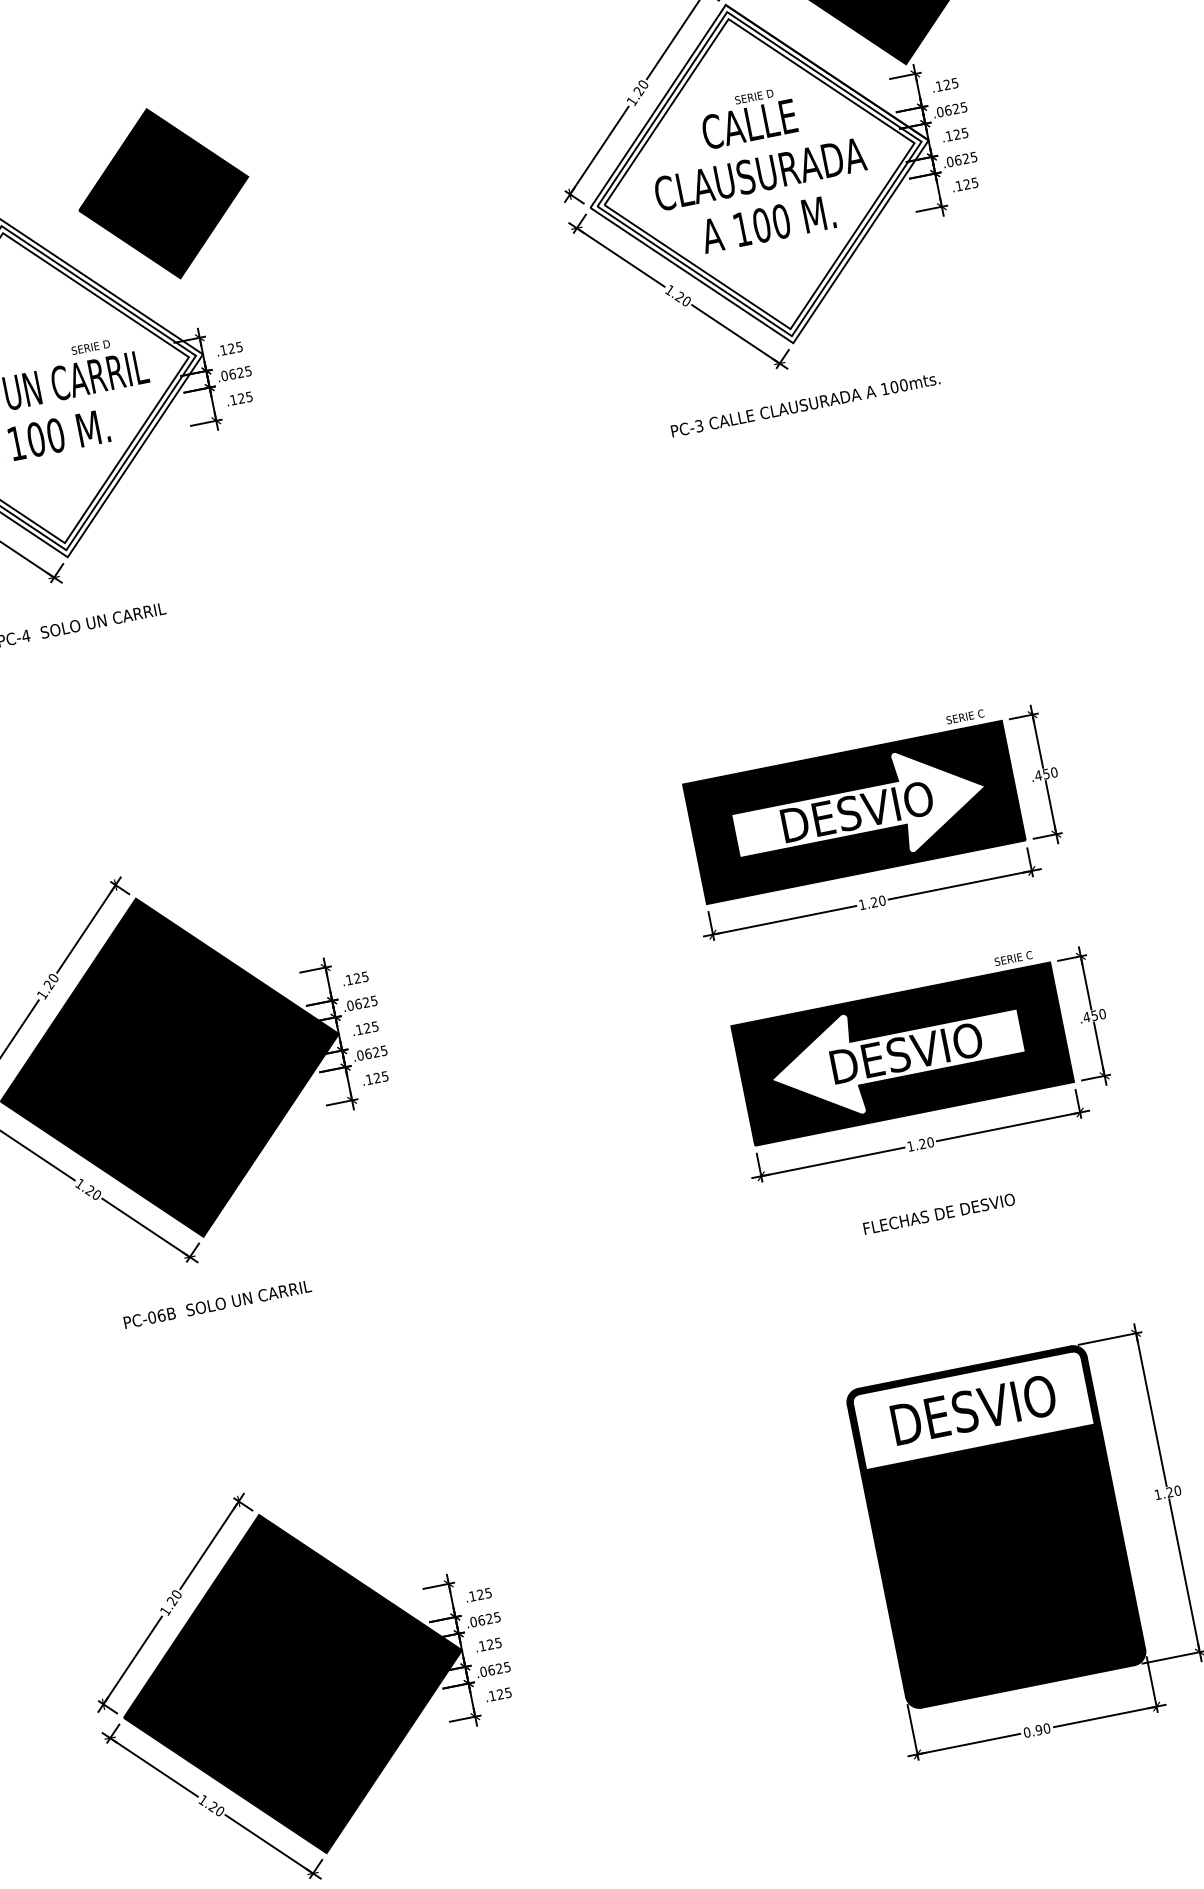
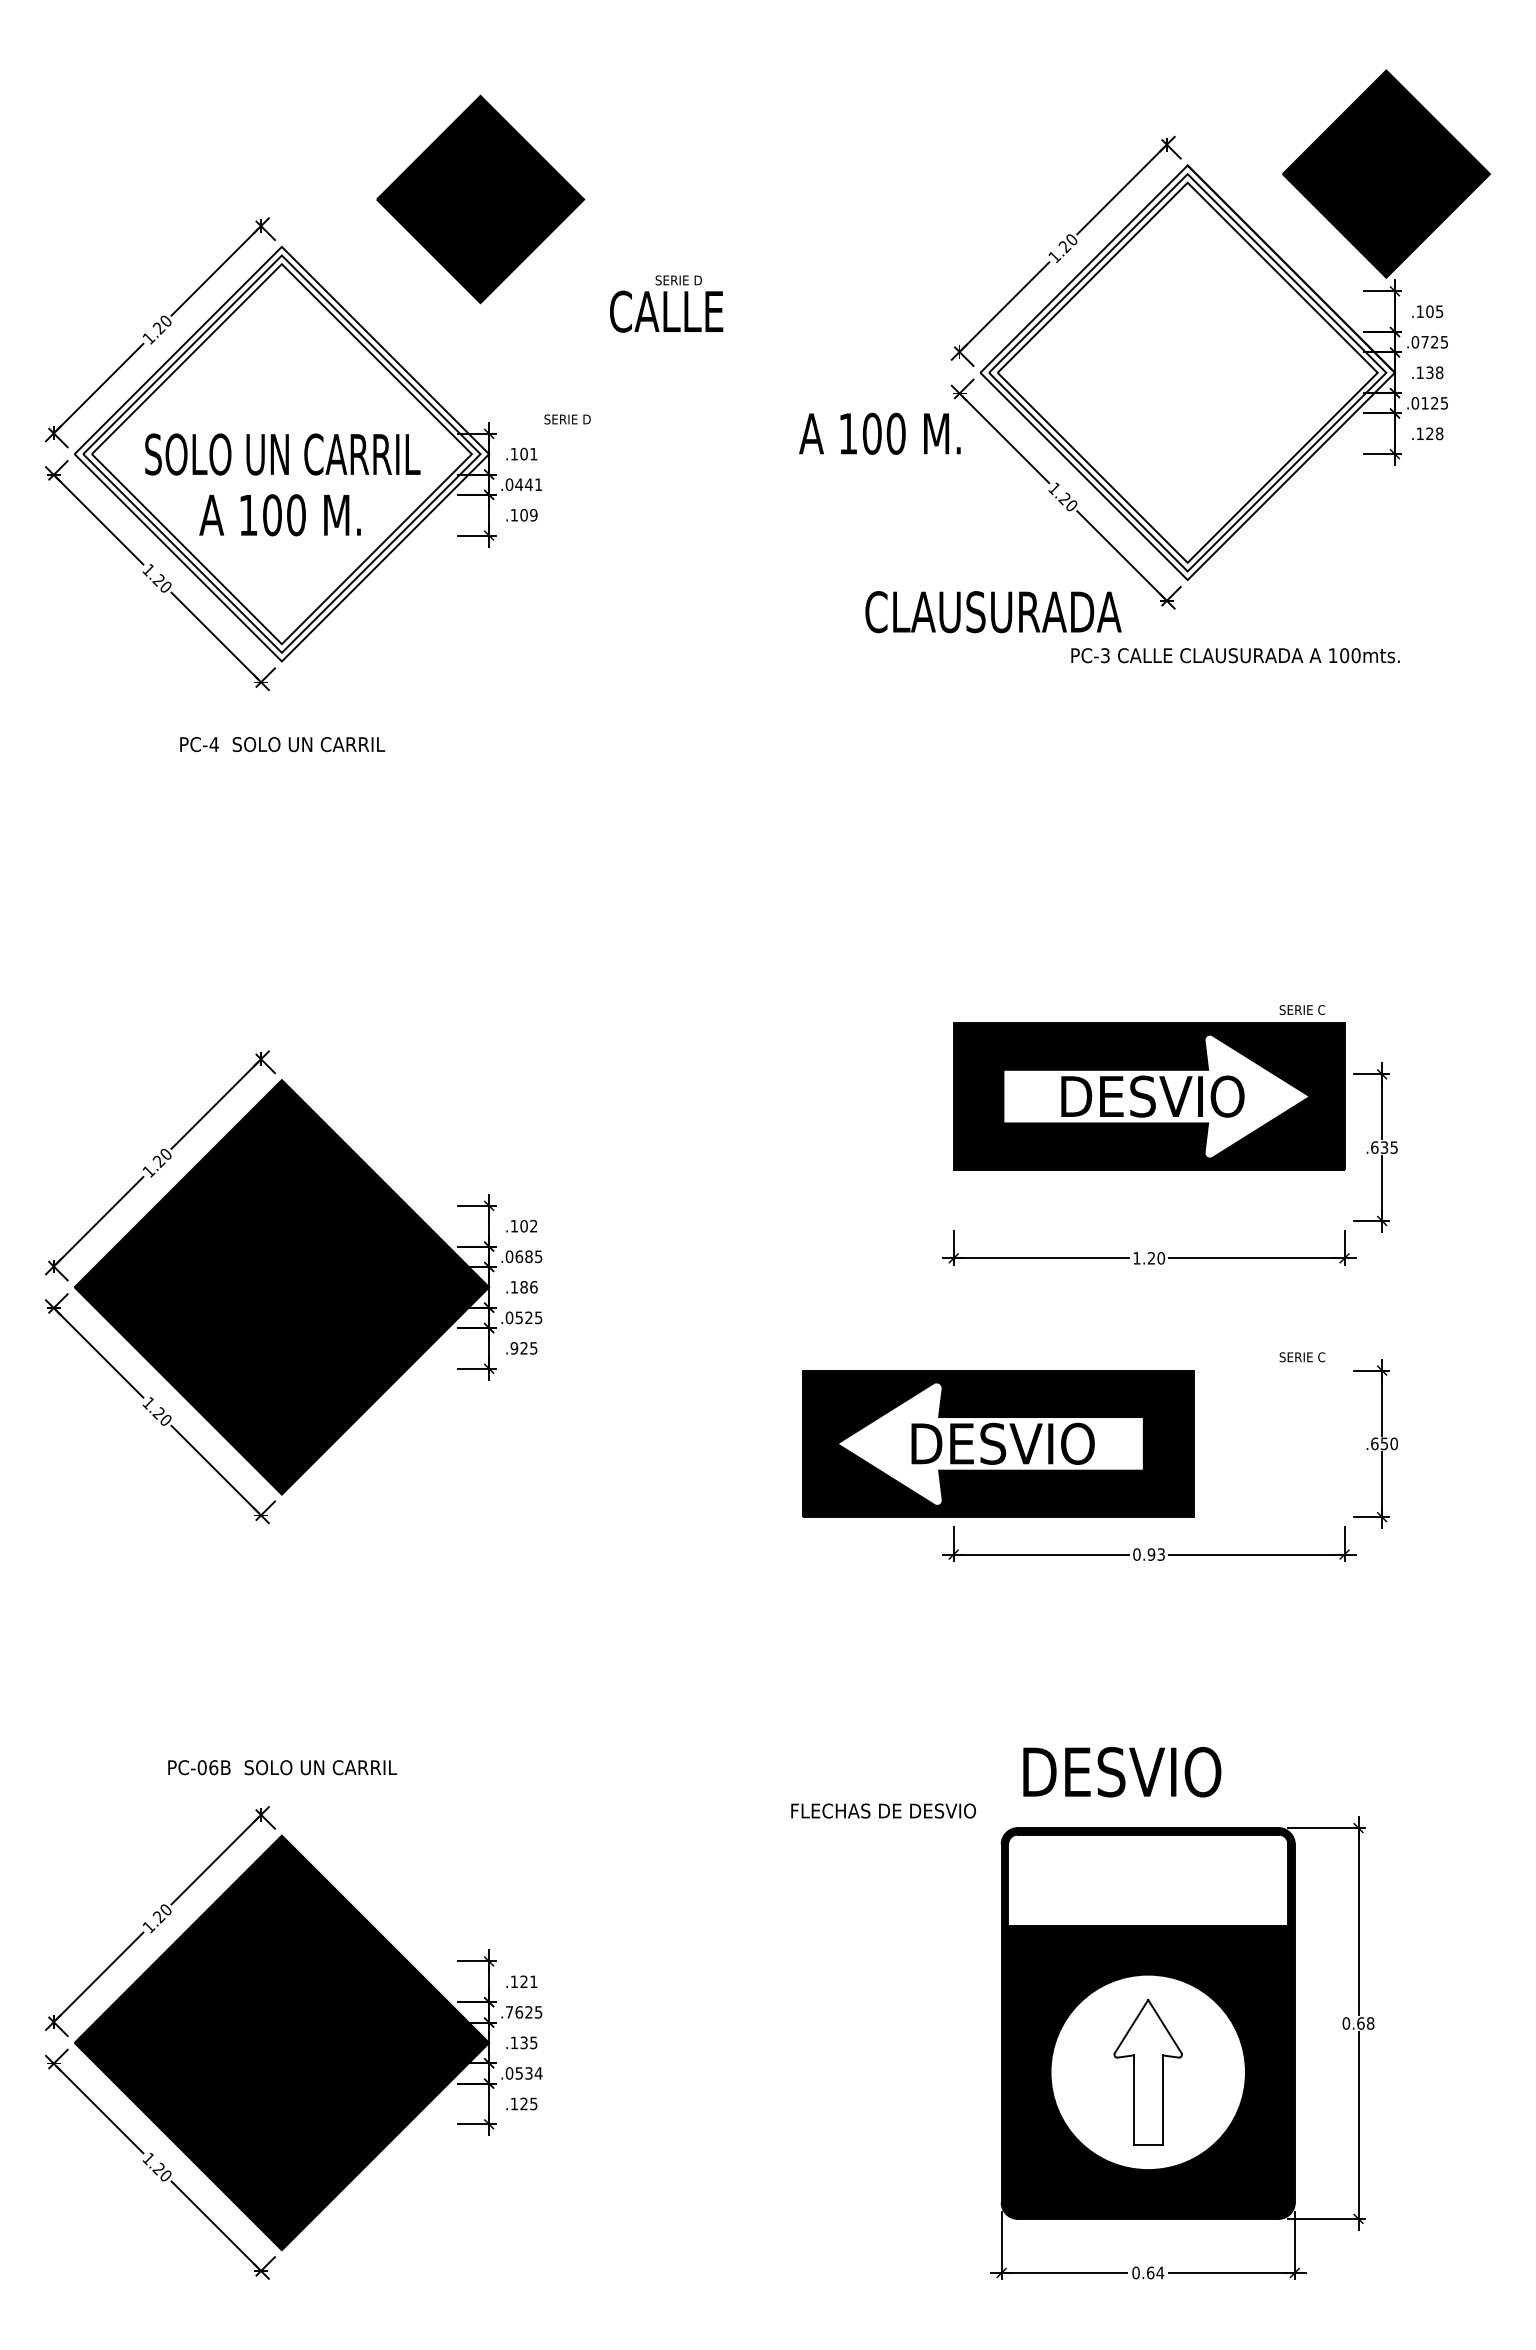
text: (946, 84) -> (1429, 311), .125 -> .105
text: (947, 110) -> (1424, 341), .0625 -> .0725
text: (748, 117) -> (666, 303), moved
text: (960, 133) -> (1434, 372), .125 -> .138
text: (957, 160) -> (1424, 403), .0625 -> .0125
text: (760, 174) -> (993, 612), moved
text: (974, 182) -> (1439, 433), .125 -> .128
part: (163, 193) -> (480, 199), moved
text: (767, 224) -> (879, 433), moved
text: (90, 347) -> (567, 419), moved
text: (235, 348) -> (528, 454), .125 -> .101
text: (240, 372) -> (528, 484), .0625 -> .0441
text: (244, 397) -> (528, 514), .125 -> .109
text: (805, 404) -> (1235, 655), moved
text: (1046, 773) -> (1384, 1147), .450 -> .635
part: (853, 804) -> (1149, 1087), moved
text: (360, 977) -> (528, 1225), .125 -> .102
text: (365, 1002) -> (528, 1256), .0625 -> .0685
text: (1086, 1017) -> (1374, 1443), .450 -> .650
text: (370, 1027) -> (528, 1287), .125 -> .186
text: (368, 1053) -> (519, 1317), .0625 -> .0525
part: (902, 1053) -> (998, 1443), moved
text: (369, 1079) -> (514, 1348), .125 -> .925
text: (921, 1144) -> (1149, 1554), 1.20 -> 0.93
text: (939, 1213) -> (883, 1810), moved
text: (217, 1304) -> (282, 1767), moved
text: (974, 1410) -> (1122, 1772), moved
text: (1167, 1492) -> (1358, 2023), 1.20 -> 0.68
fill: (1003, 1566) -> (1147, 2071), removed
fill: (1003, 1567) -> (1147, 2072), removed
text: (488, 1592) -> (533, 1981), .125 -> .121
text: (473, 1622) -> (509, 2012), .0625 -> .7625
text: (490, 1645) -> (523, 2043), .125 -> .135
text: (499, 1668) -> (528, 2073), .0625 -> .0534
text: (1042, 1728) -> (1155, 2272), 0.90 -> 0.64

